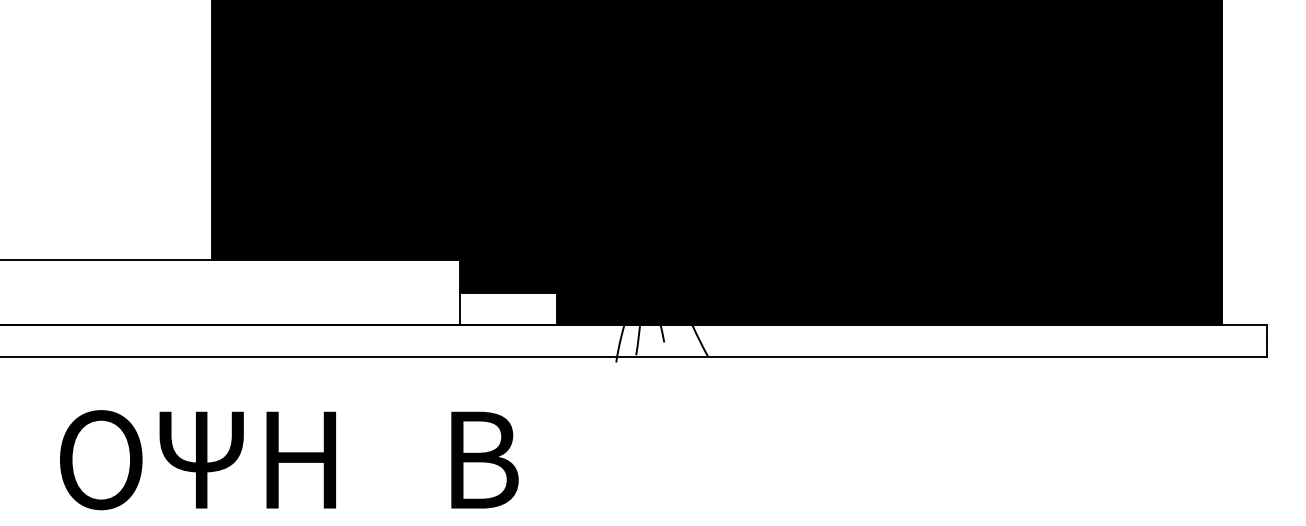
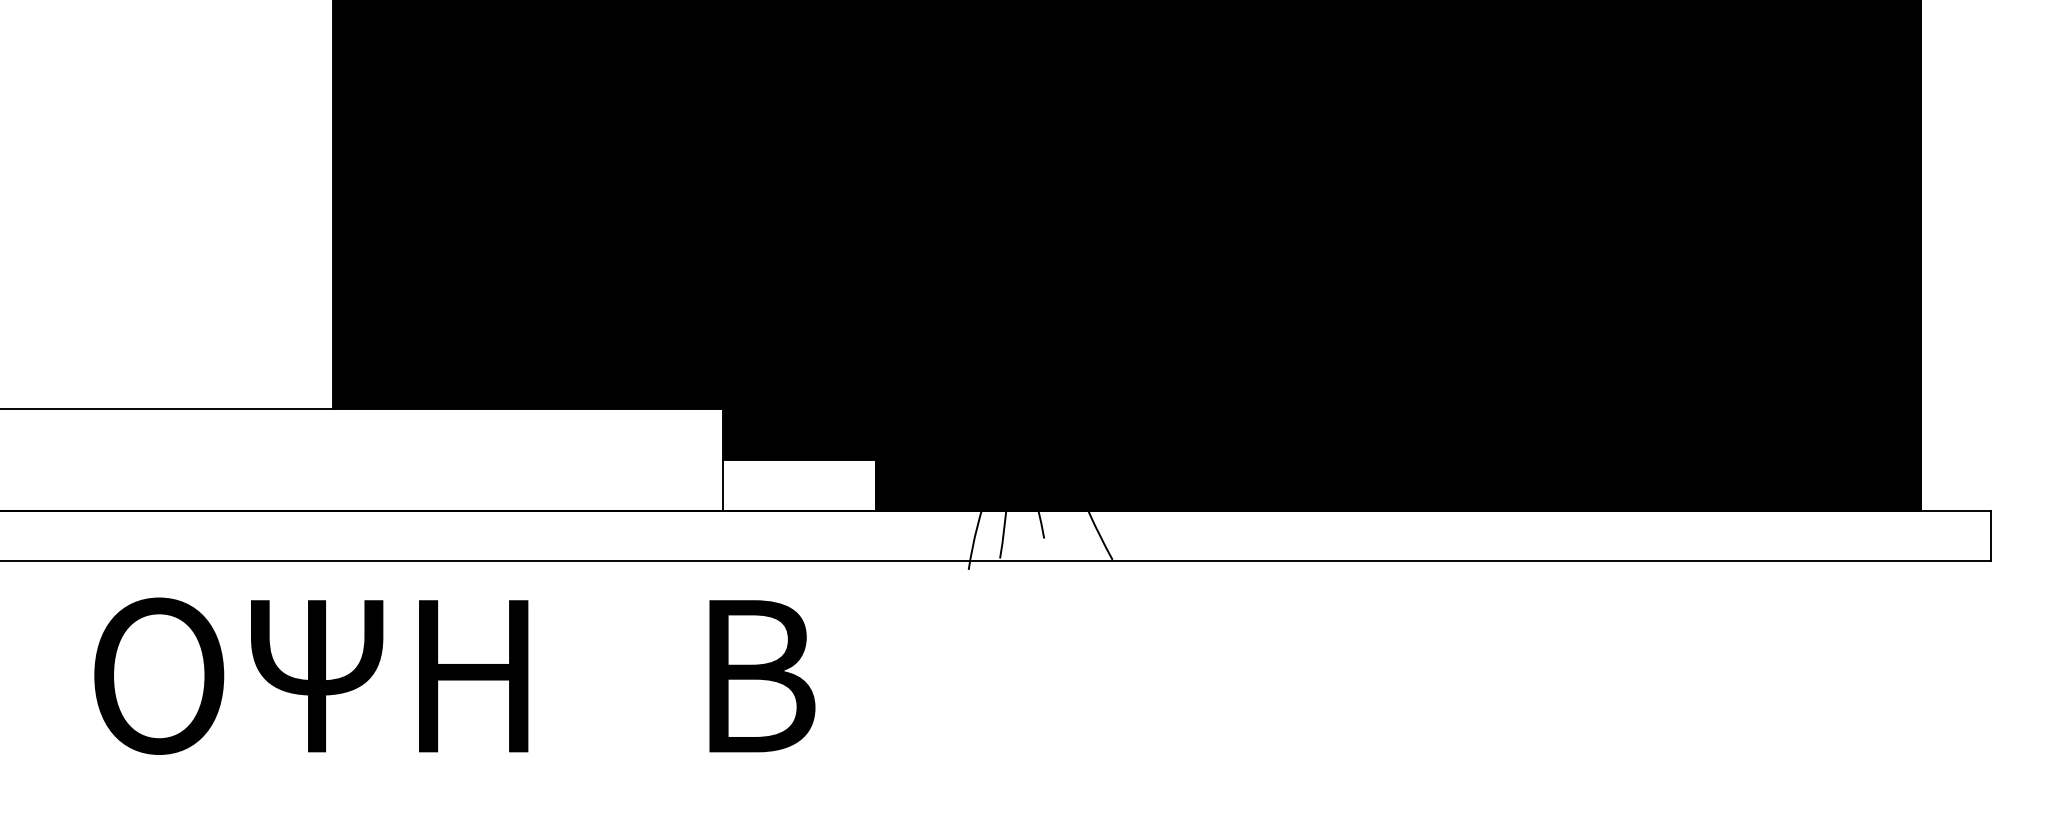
text: (289, 460) -> (455, 676), moved

